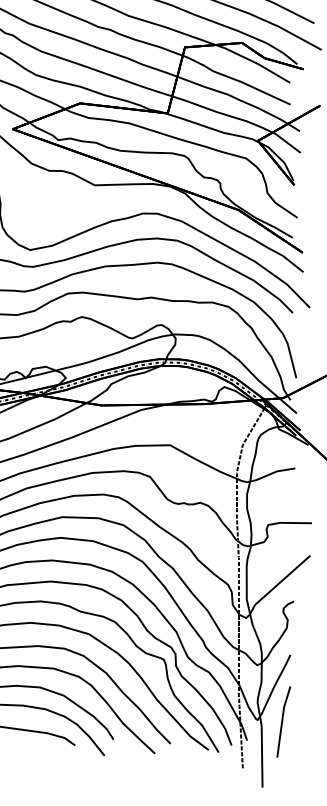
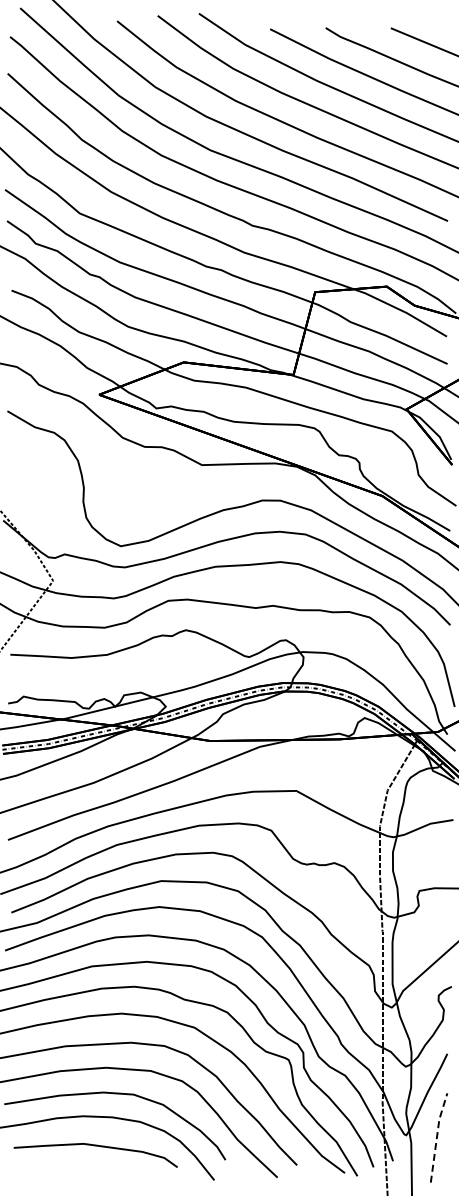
line: (282, 720) -> (437, 1136), solid -> dashed

